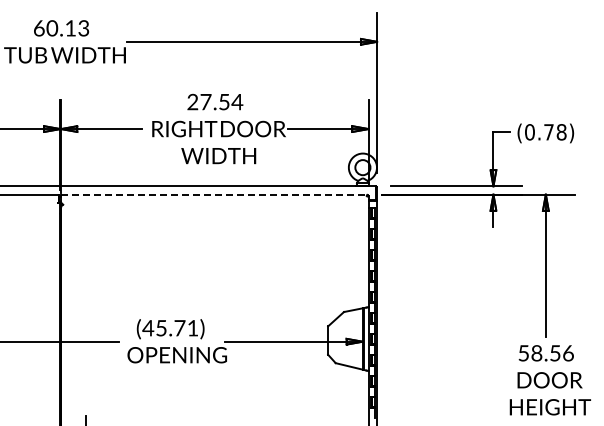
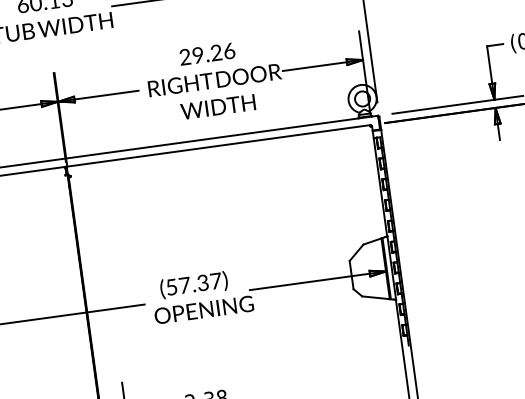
text: (221, 101) -> (213, 52), 27.54 -> 29.26
line: (214, 194) -> (219, 145), dashed -> solid
text: (170, 328) -> (193, 284), (45.71) -> (57.37)

